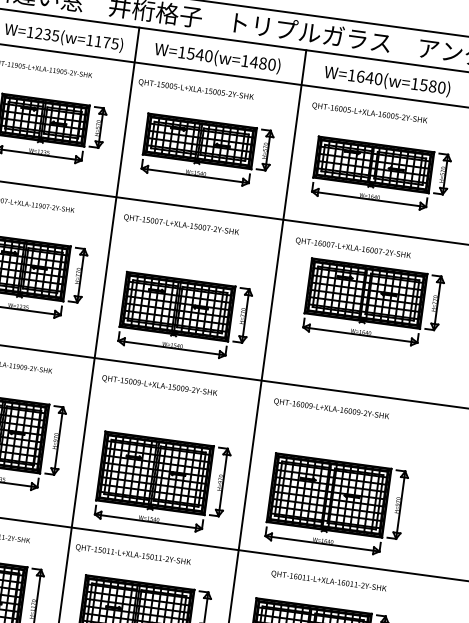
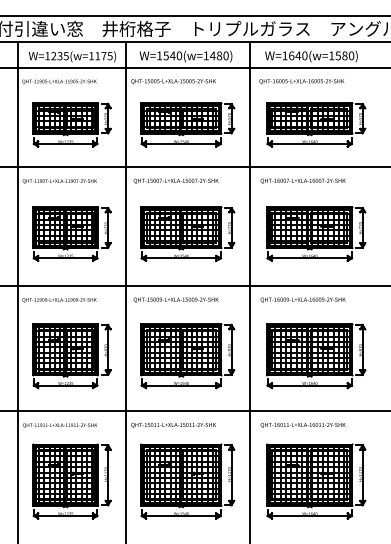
part: (374, 302) -> (316, 233), moved
part: (184, 315) -> (187, 233), moved
part: (162, 483) -> (187, 356), moved
part: (336, 505) -> (316, 356), moved
text: (328, 581) -> (302, 425), moved

